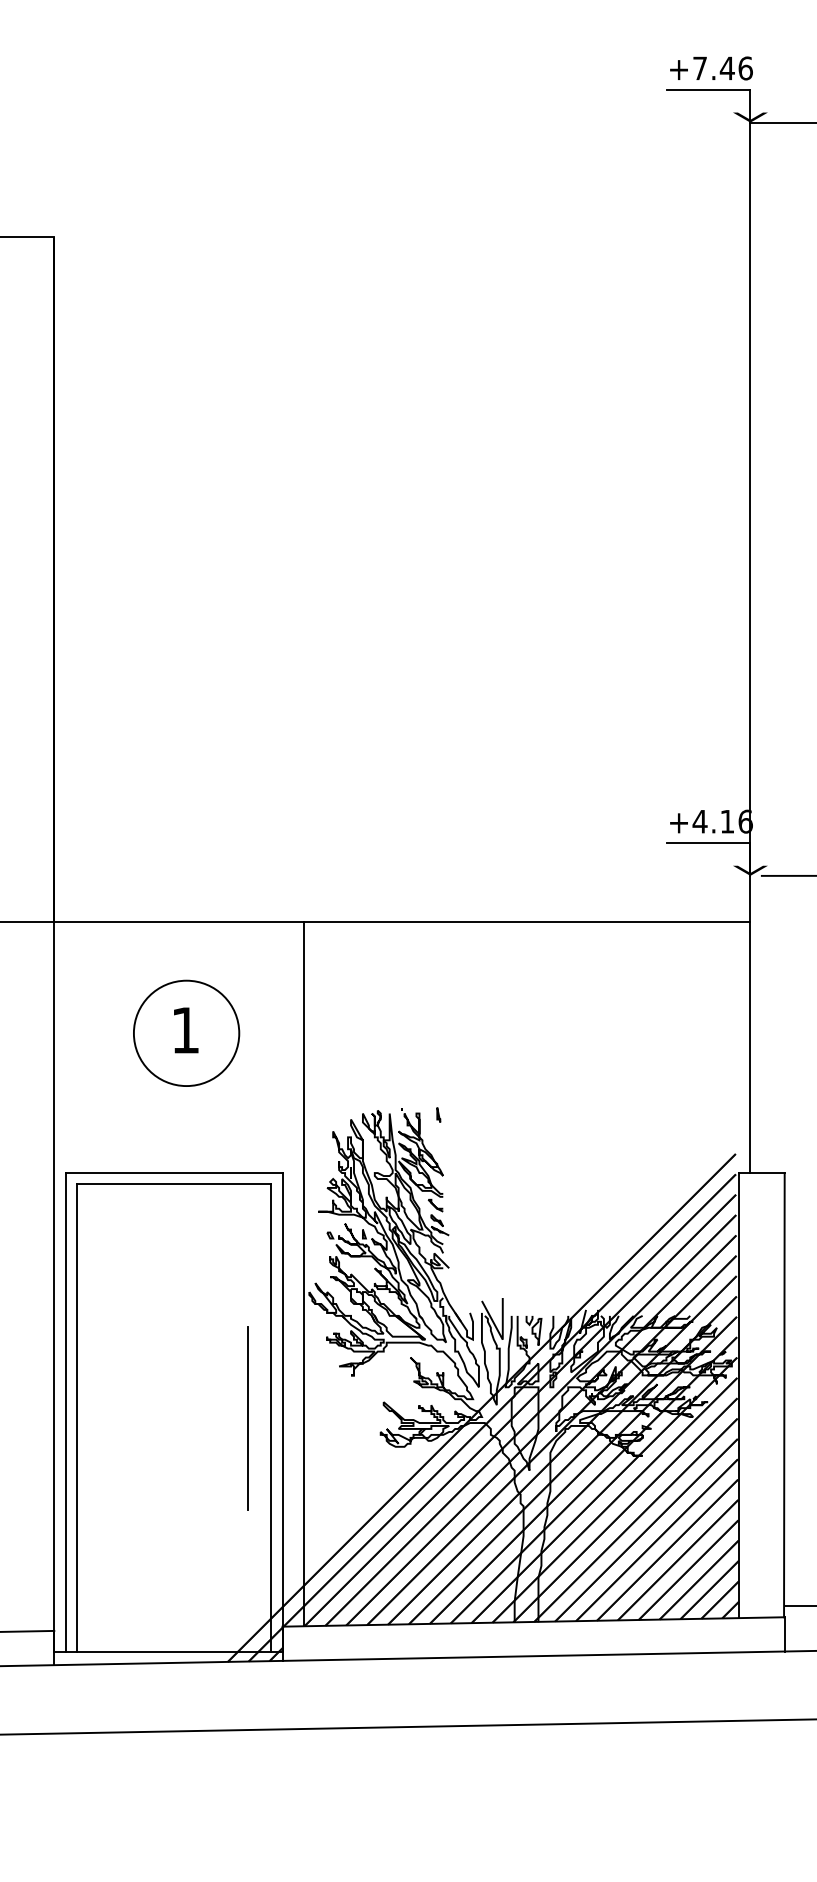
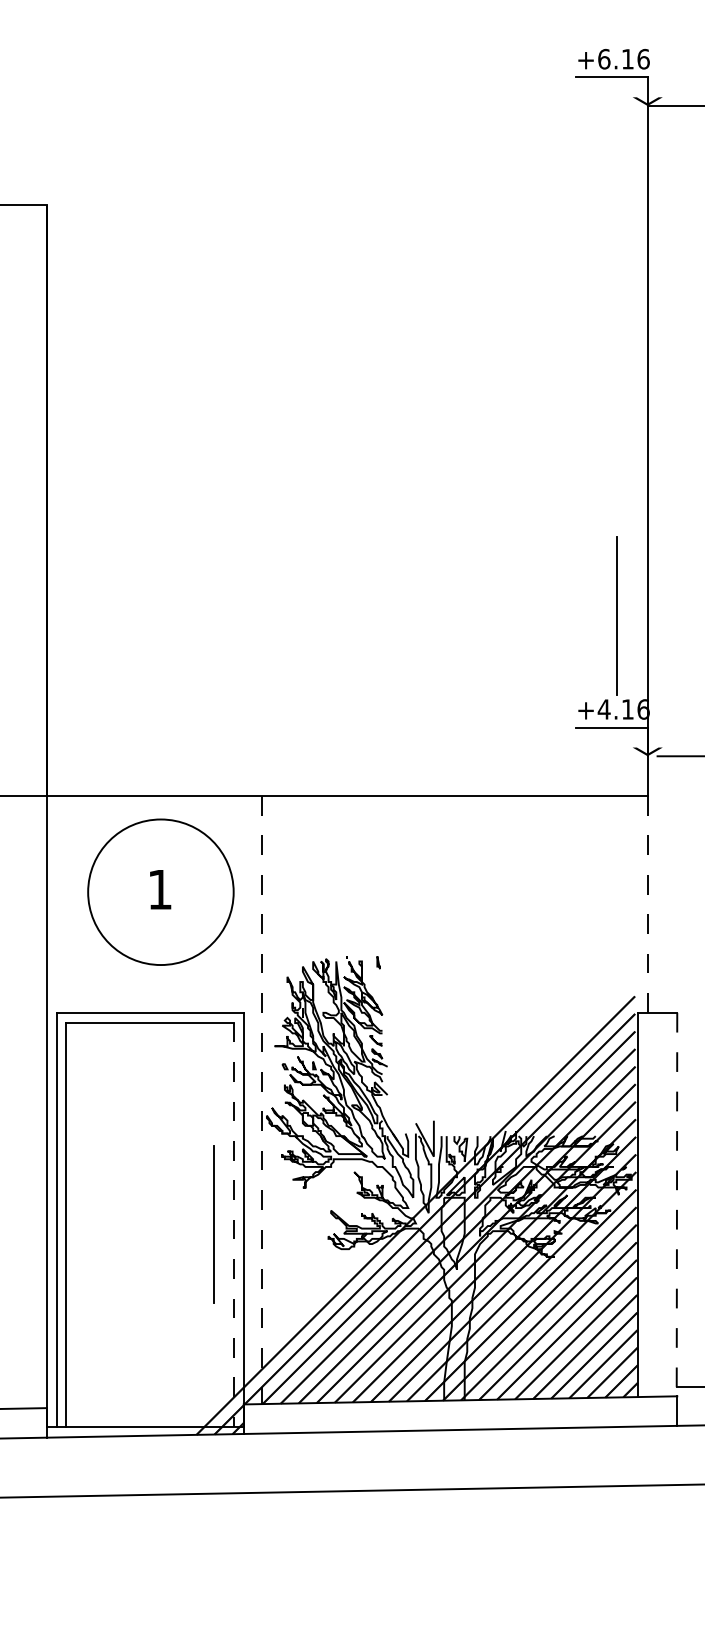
text: (713, 68) -> (615, 59), +7.46 -> +6.16
line: (713, 713) -> (615, 616), added
circle: (186, 1033) -> (160, 892), size x1.6
line: (750, 1047) -> (647, 904), solid -> dashed
line: (303, 1274) -> (261, 1100), solid -> dashed
line: (784, 1395) -> (677, 1204), solid -> dashed
line: (271, 1418) -> (234, 1224), solid -> dashed

